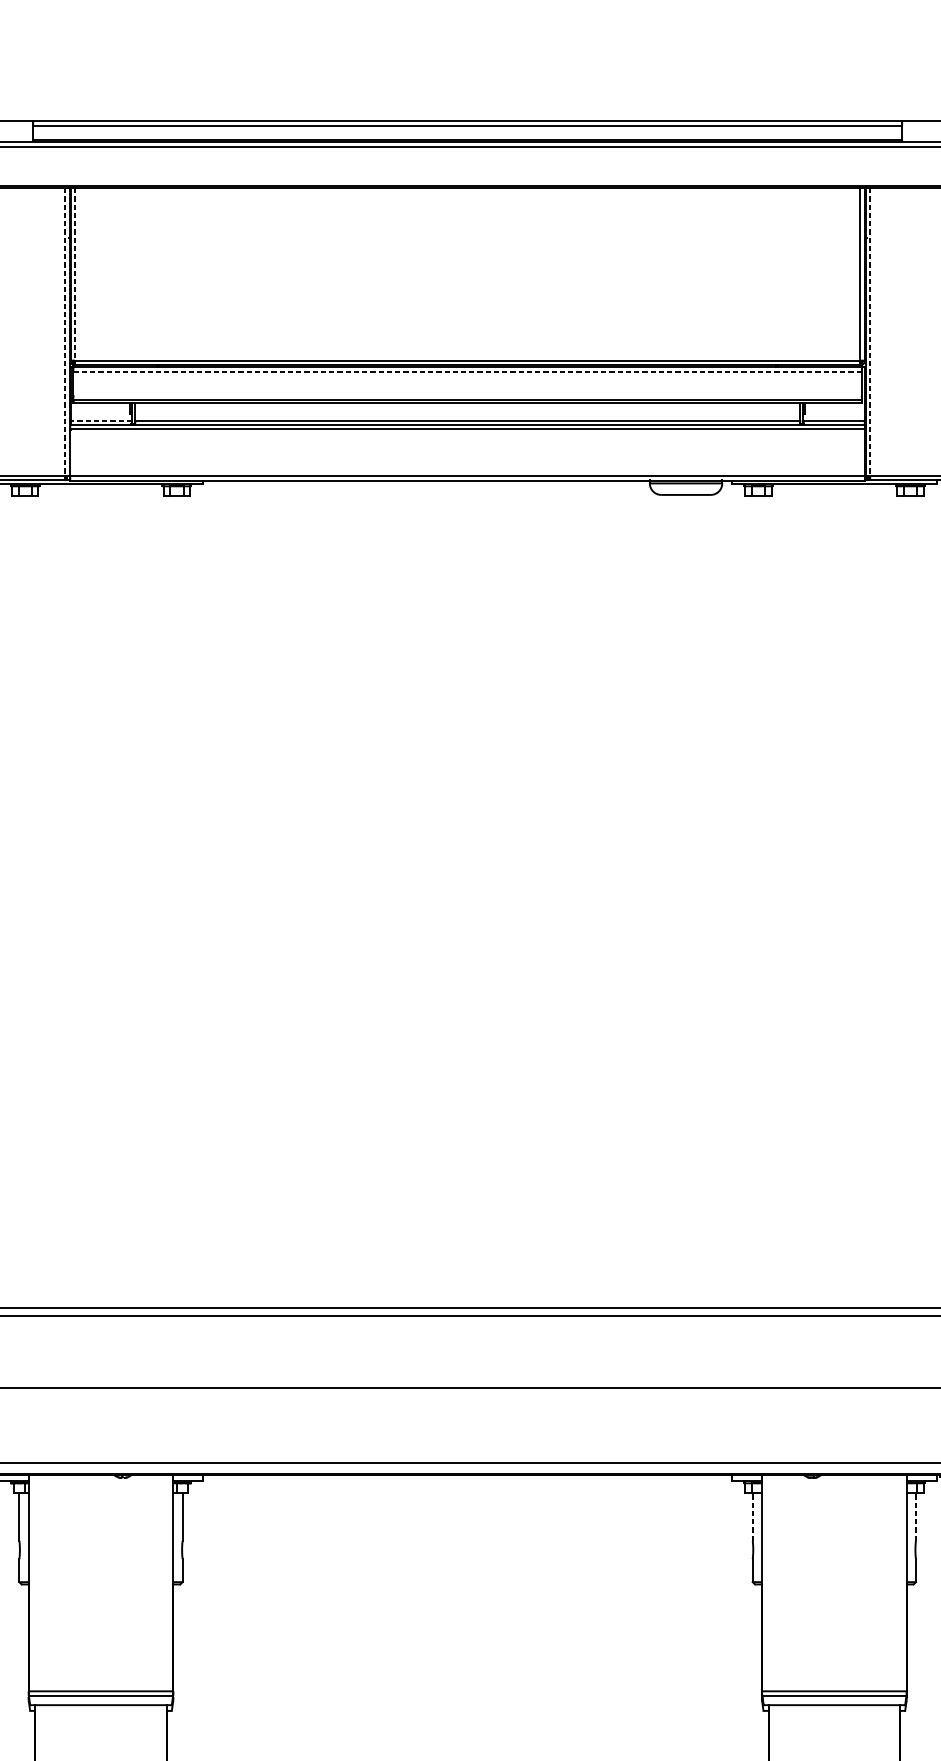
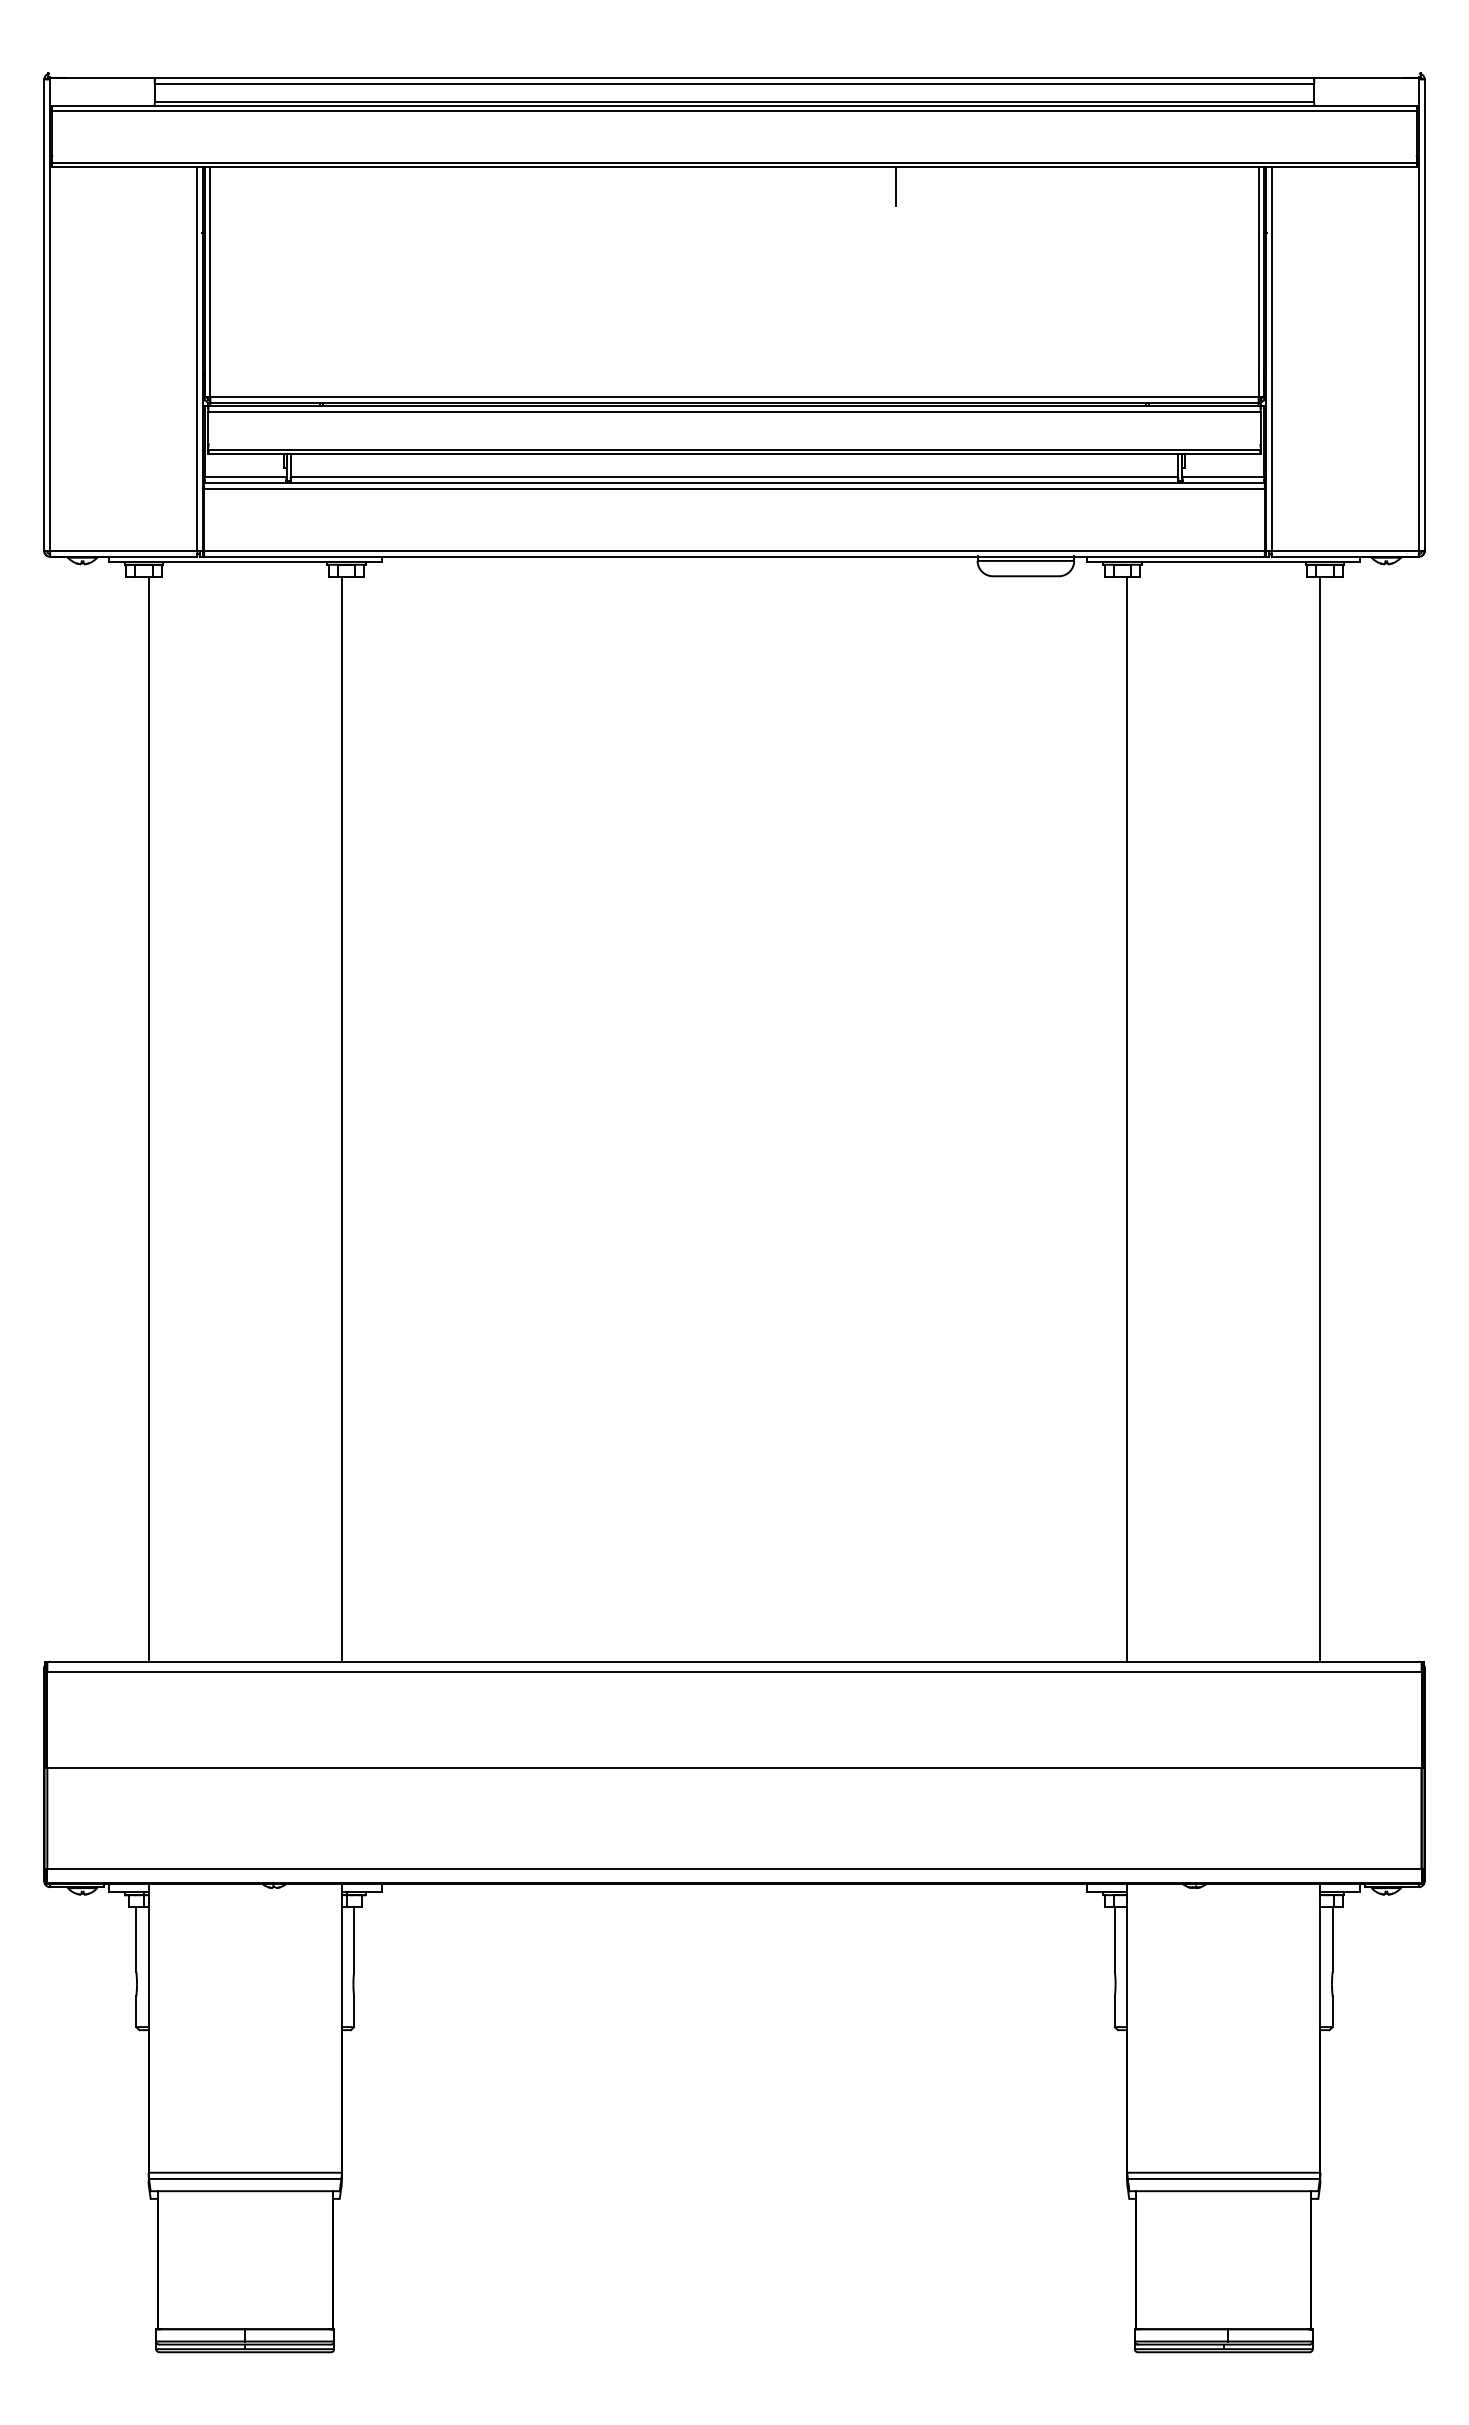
line: (588, 202) -> (895, 185), added
line: (74, 274) -> (210, 282), dashed -> solid
line: (65, 332) -> (197, 359), dashed -> solid
line: (870, 332) -> (1271, 359), dashed -> solid
line: (466, 372) -> (733, 412), dashed -> solid
line: (101, 420) -> (245, 477), dashed -> solid
line: (28, 902) -> (148, 1119), added
line: (173, 902) -> (341, 1119), added
line: (762, 902) -> (1127, 1119), added
line: (906, 902) -> (1320, 1119), added
line: (752, 1516) -> (1114, 1939), dashed -> solid
line: (915, 1516) -> (1332, 1939), dashed -> solid

